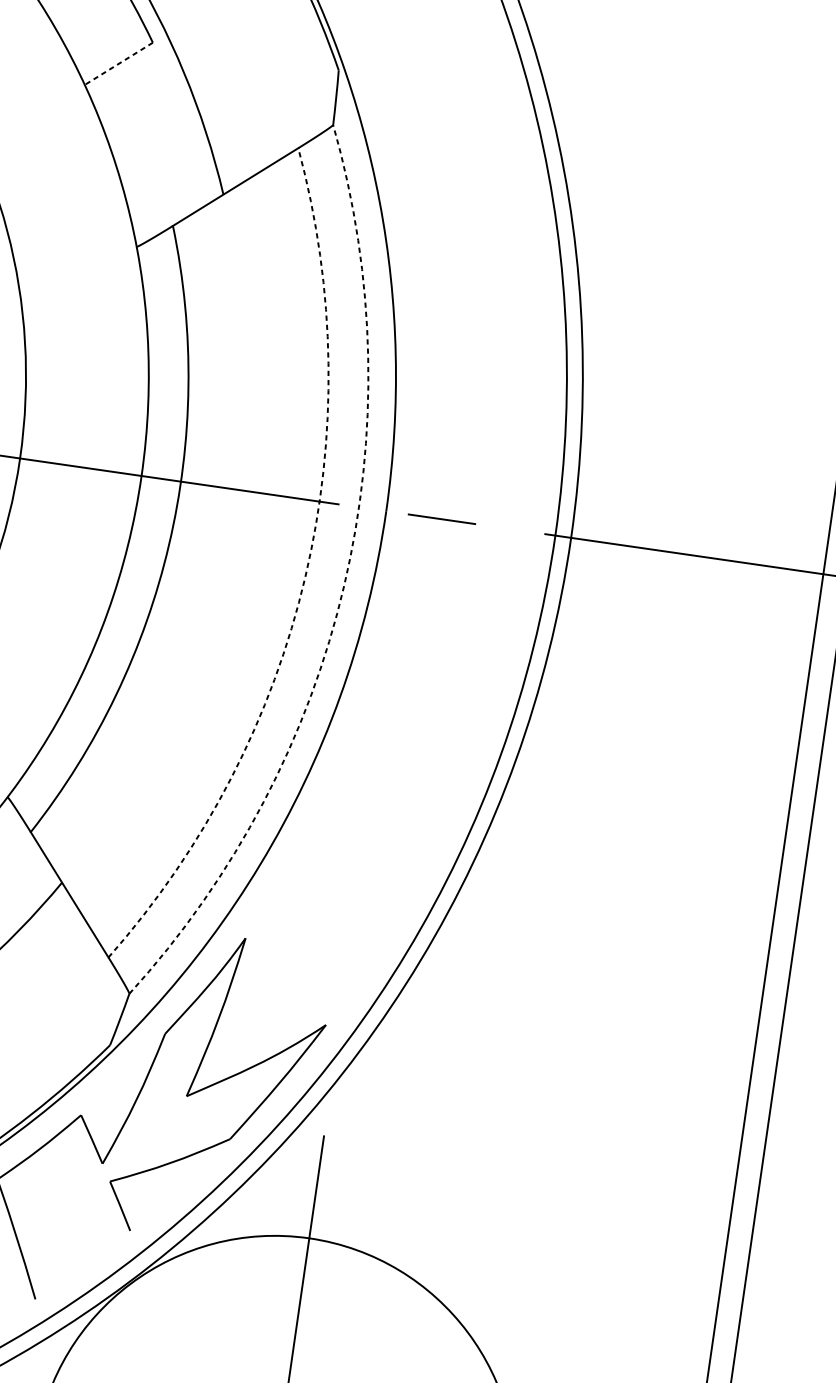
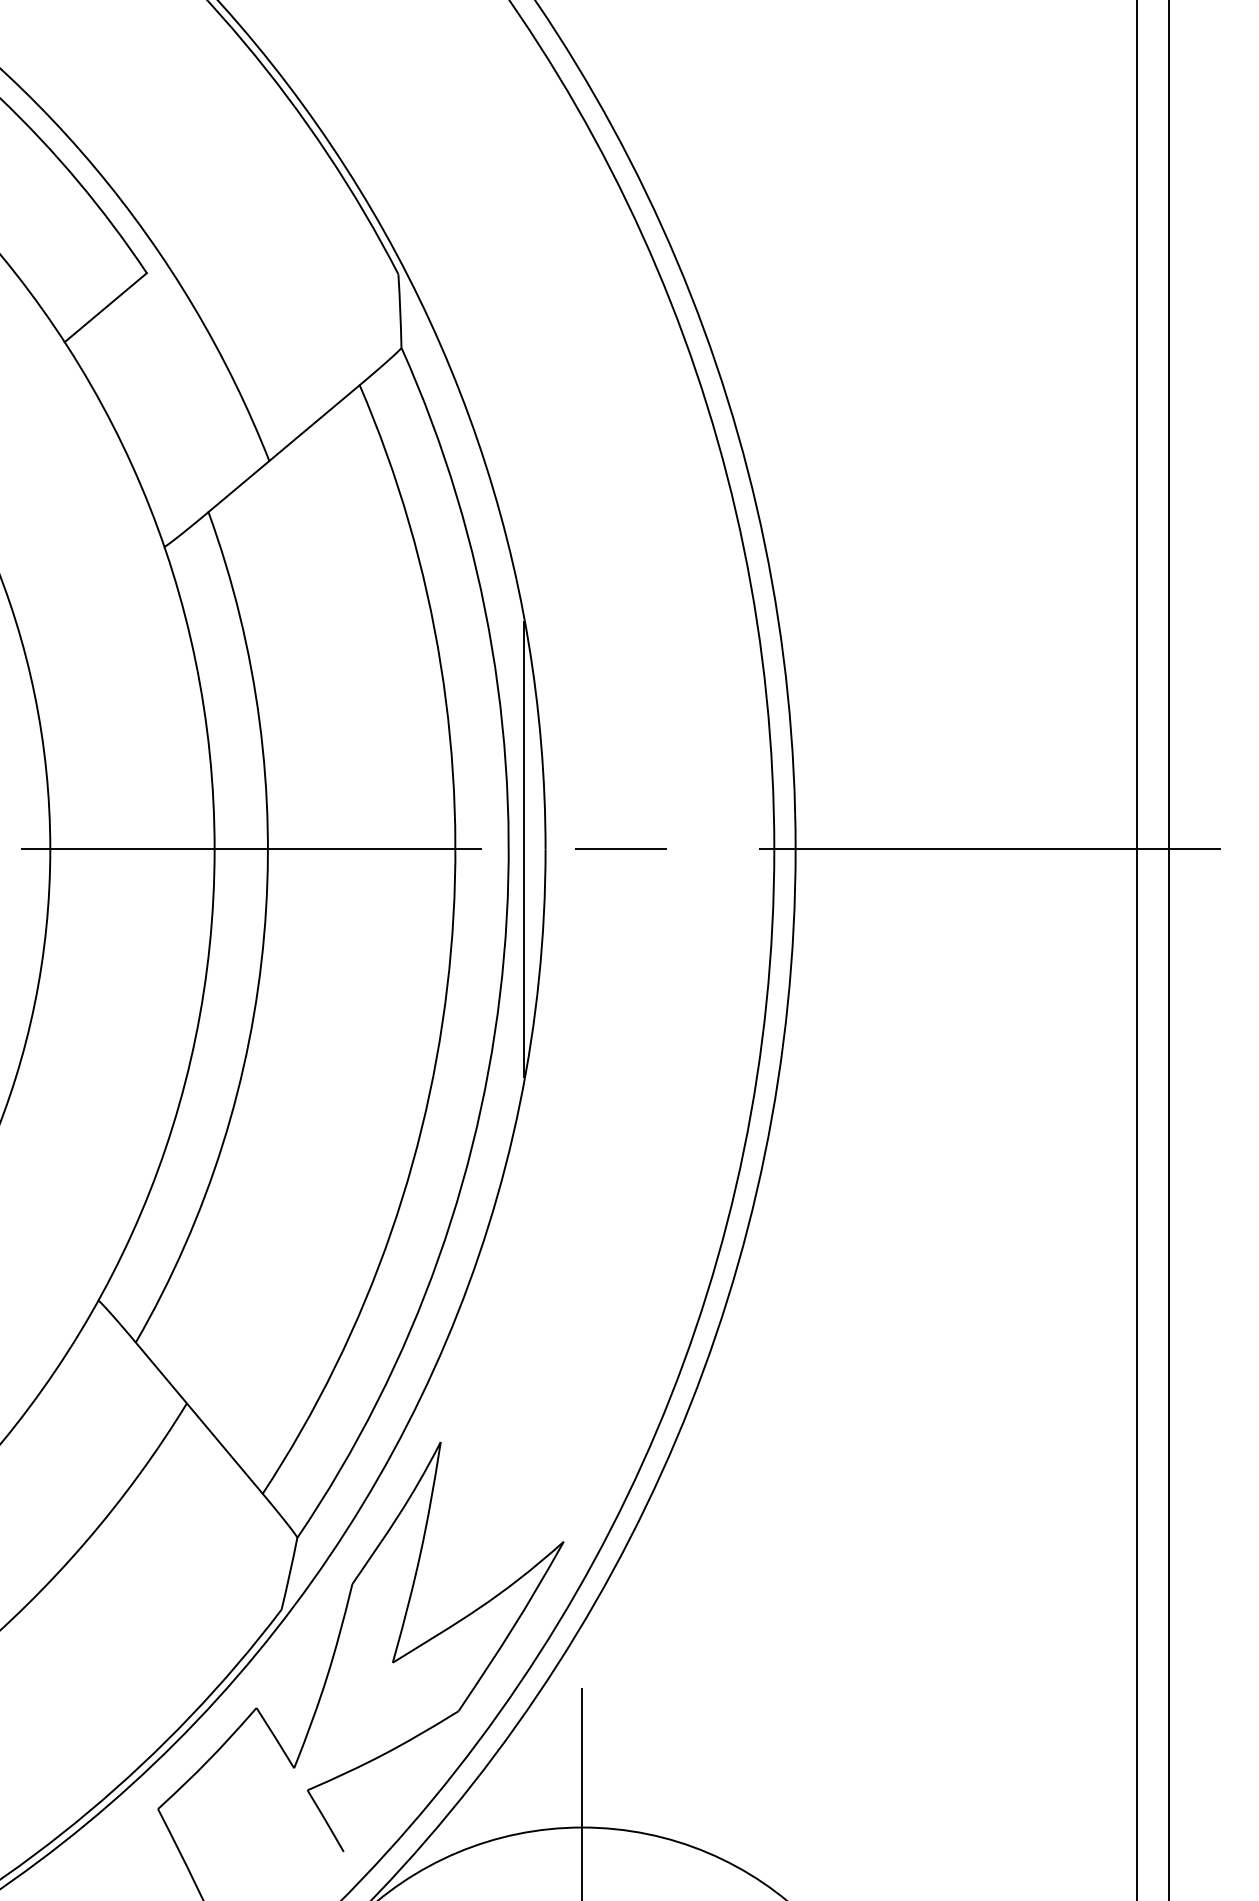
line: (118, 63) -> (105, 307), dashed -> solid
line: (370, 509) -> (524, 849), added
arc: (305, 576) -> (450, 951), dashed -> solid
arc: (344, 586) -> (504, 956), dashed -> solid

